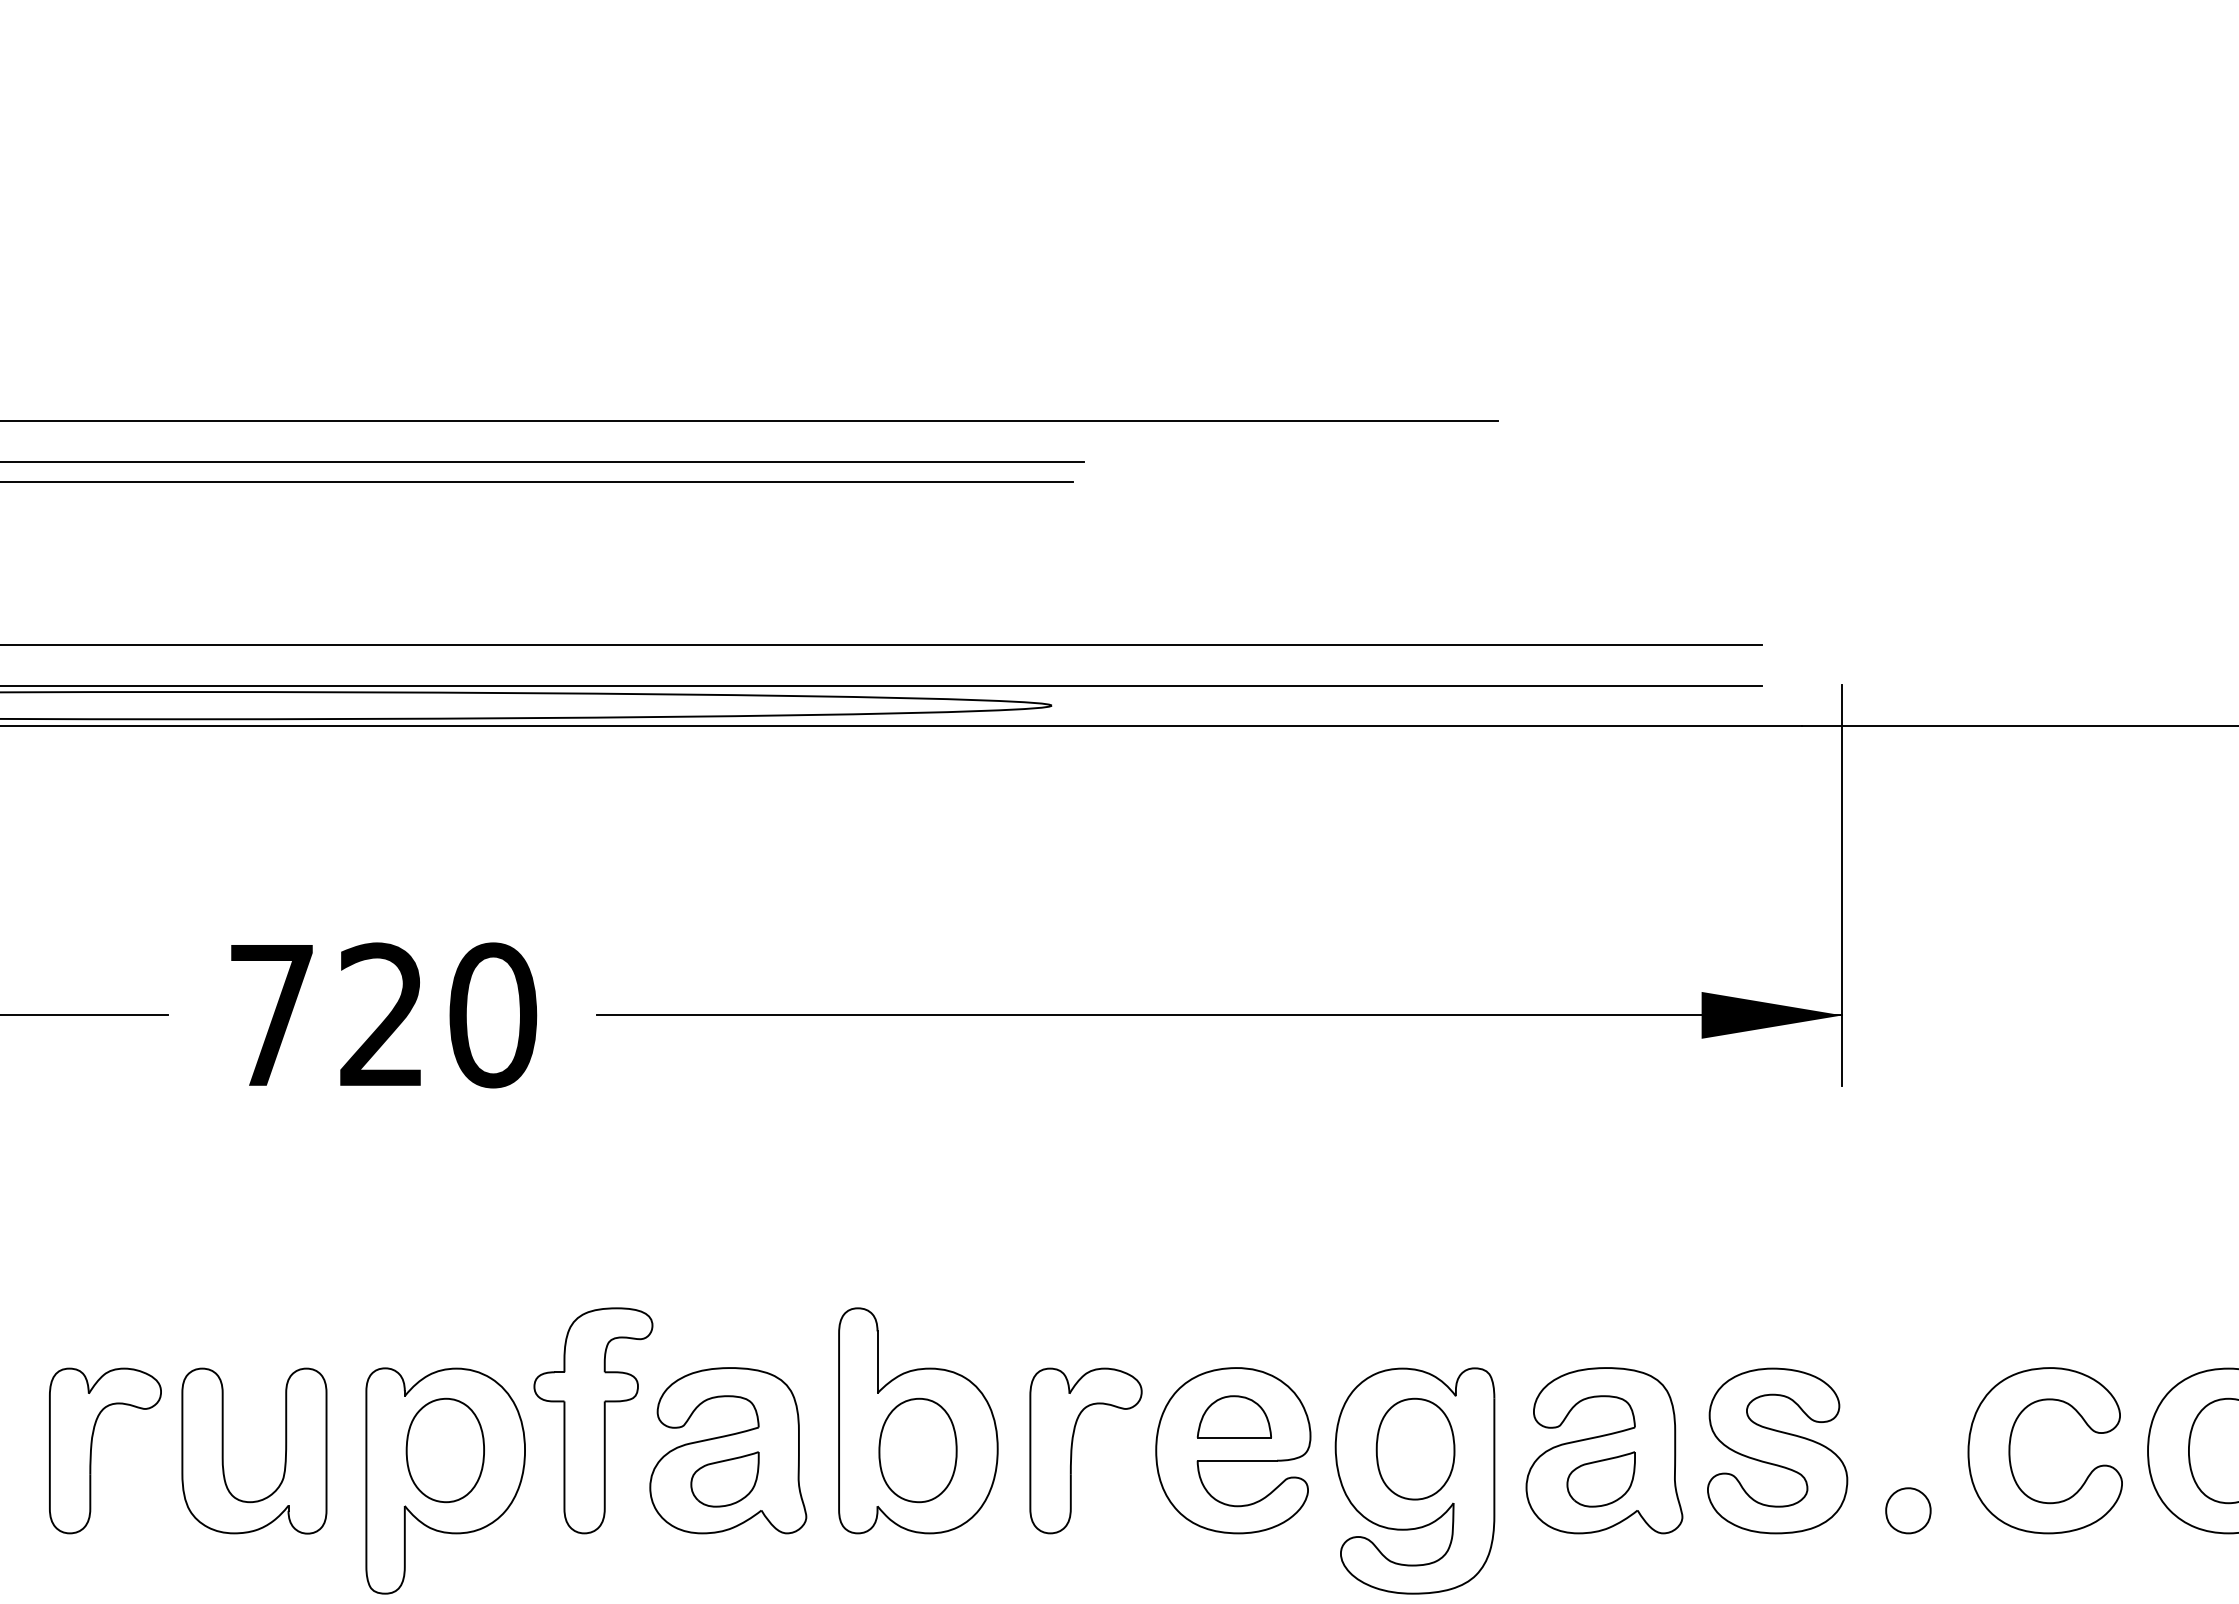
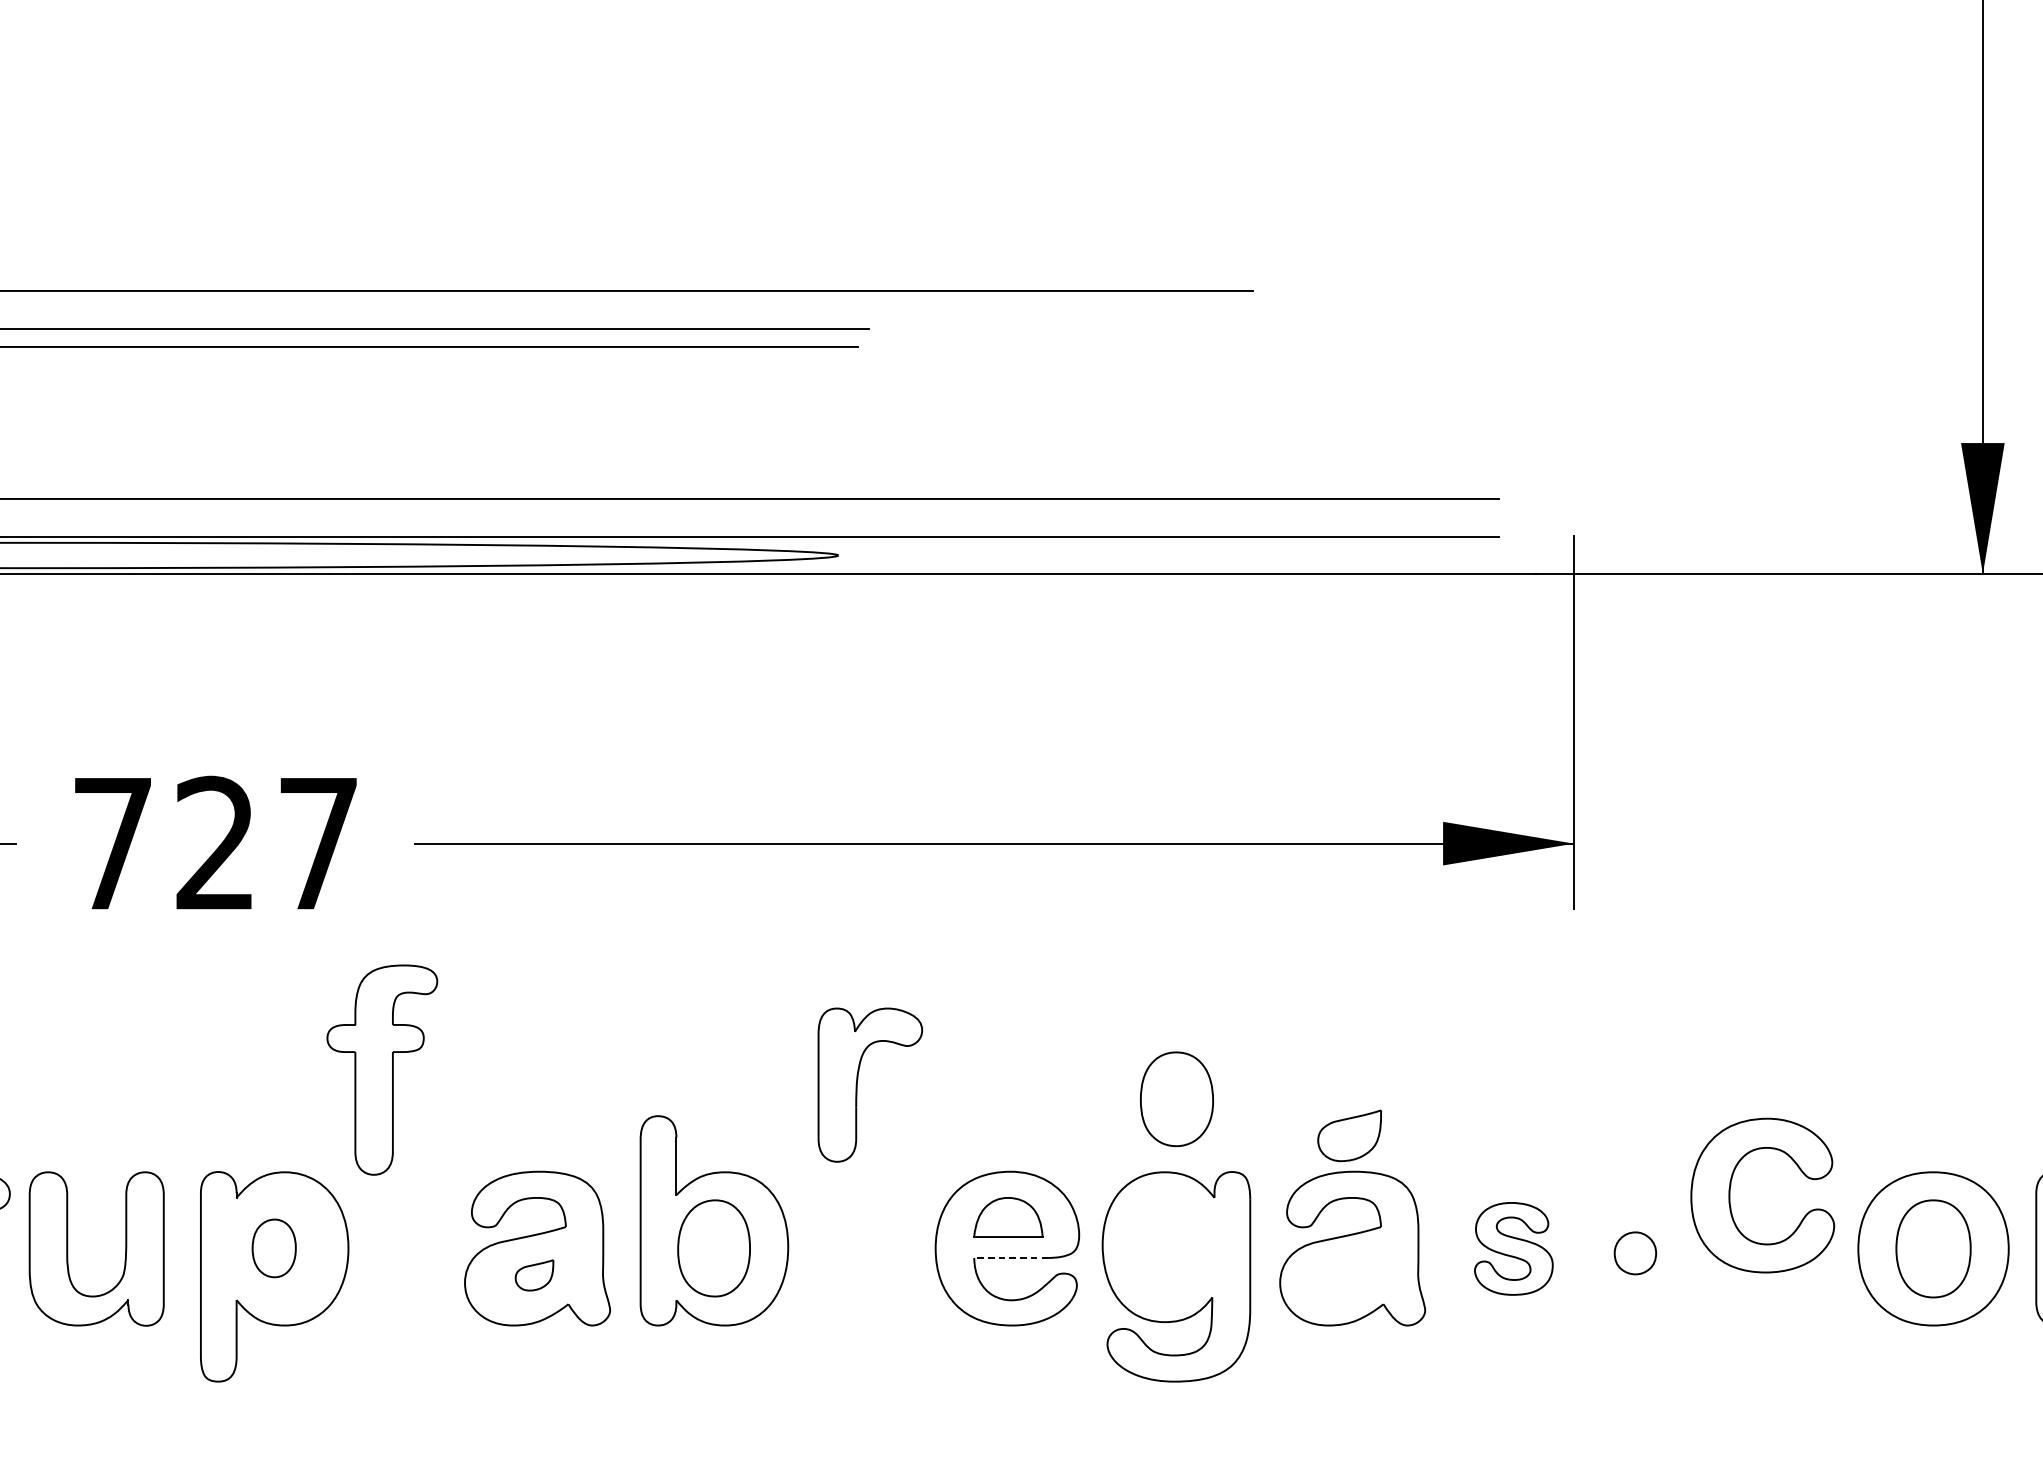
text: (493, 1015) -> (319, 843), 720 -> 727
part: (593, 1420) -> (382, 1069), moved
part: (1415, 1448) -> (1176, 1098), moved
part: (444, 1450) -> (273, 1248), size x0.6
part: (1072, 1450) -> (857, 1084), moved
part: (1777, 1450) -> (1513, 1248), size x0.6
part: (2010, 1450) -> (1730, 1195), moved
line: (1237, 1460) -> (1011, 1257), solid -> dashed
part: (724, 1479) -> (534, 1275), size x0.6
part: (1600, 1479) -> (1348, 1135), moved
part: (1908, 1510) -> (1635, 1253), moved

